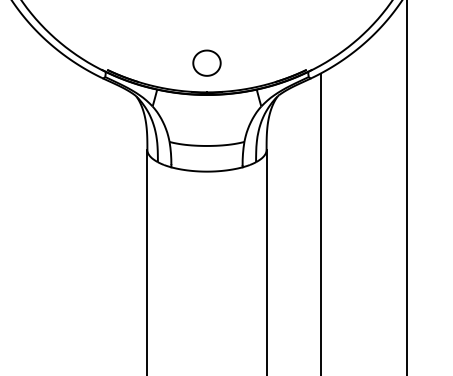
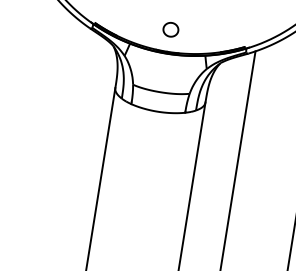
part: (206, 63) -> (170, 29), size x0.71

